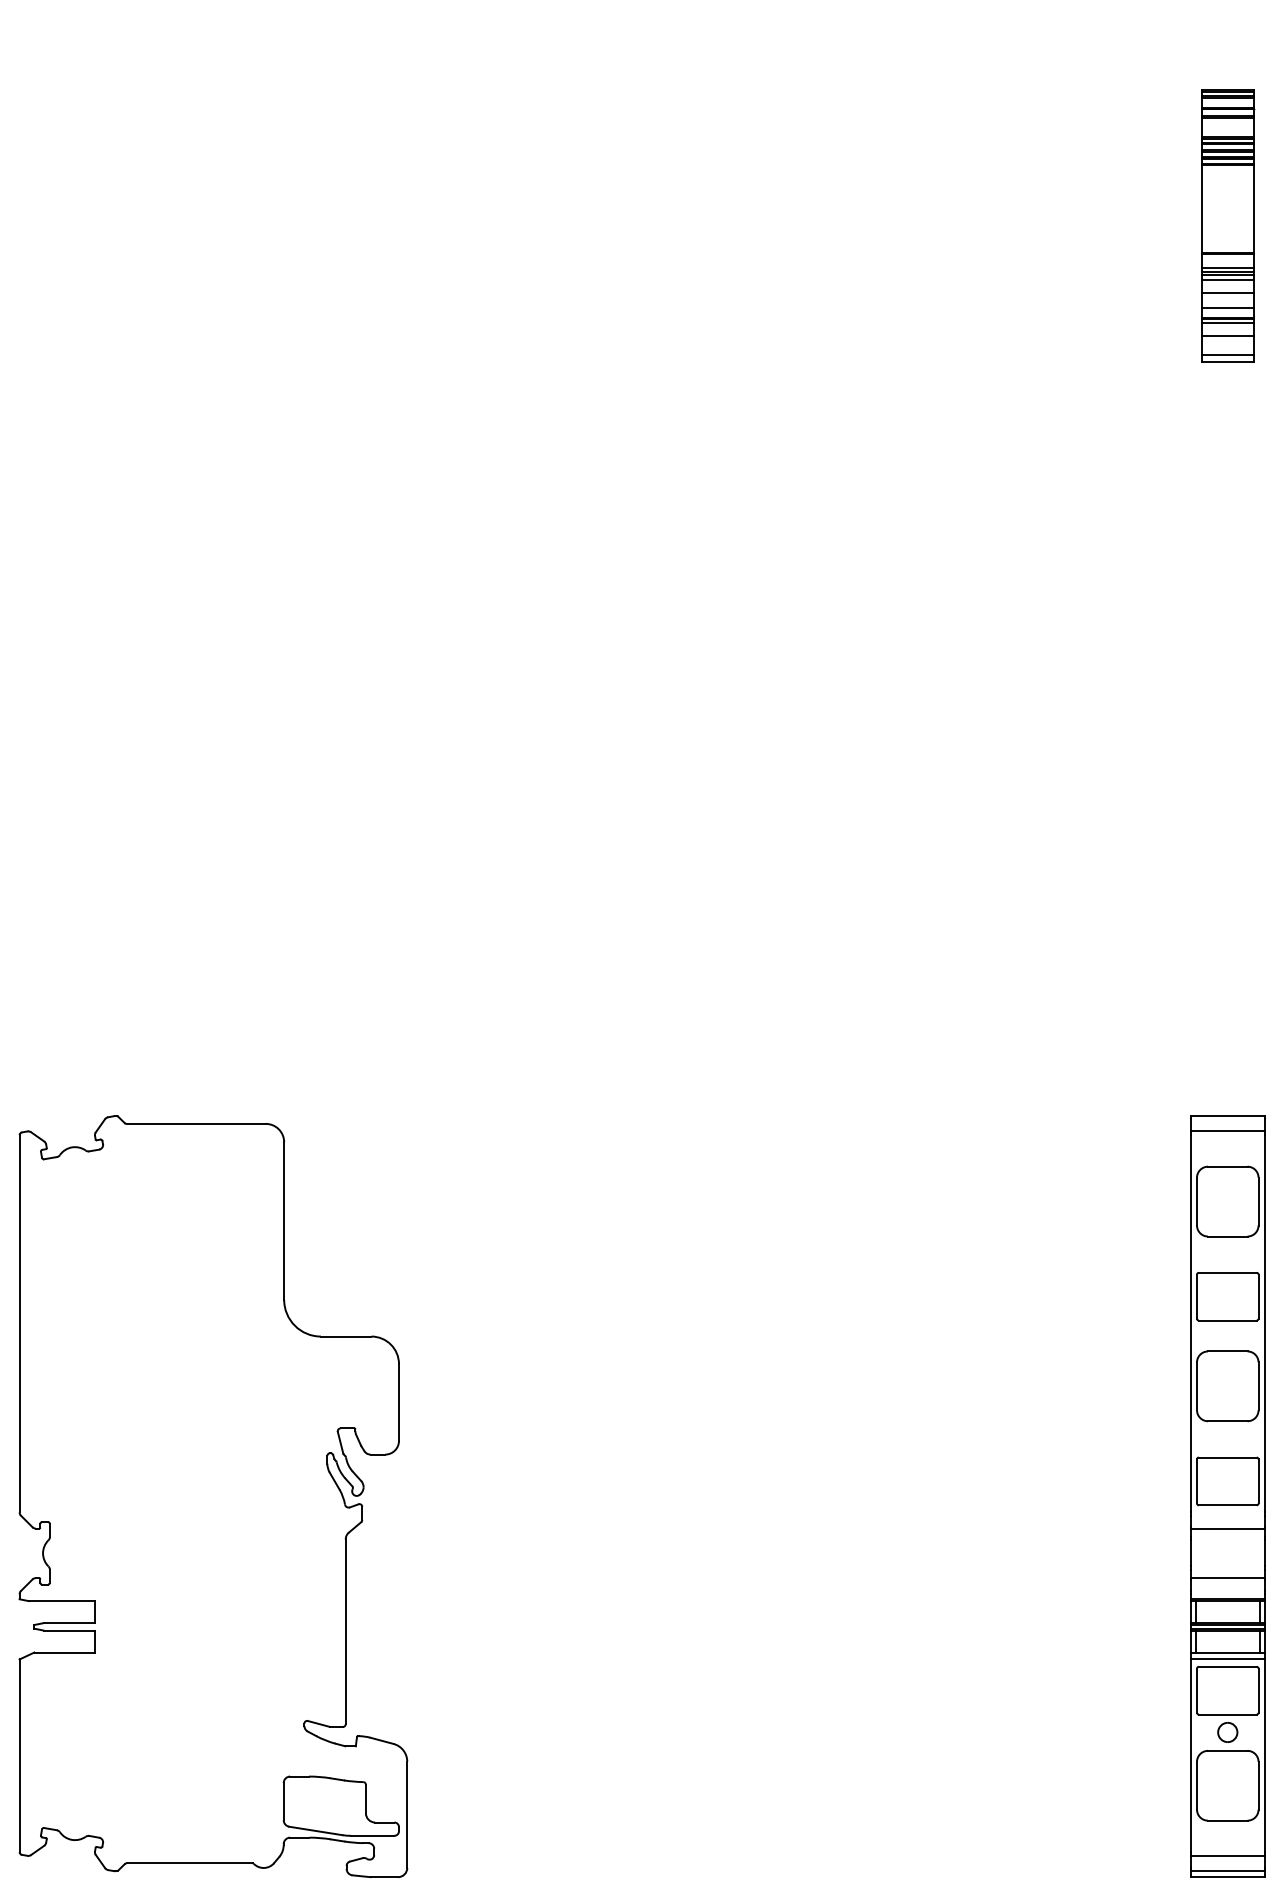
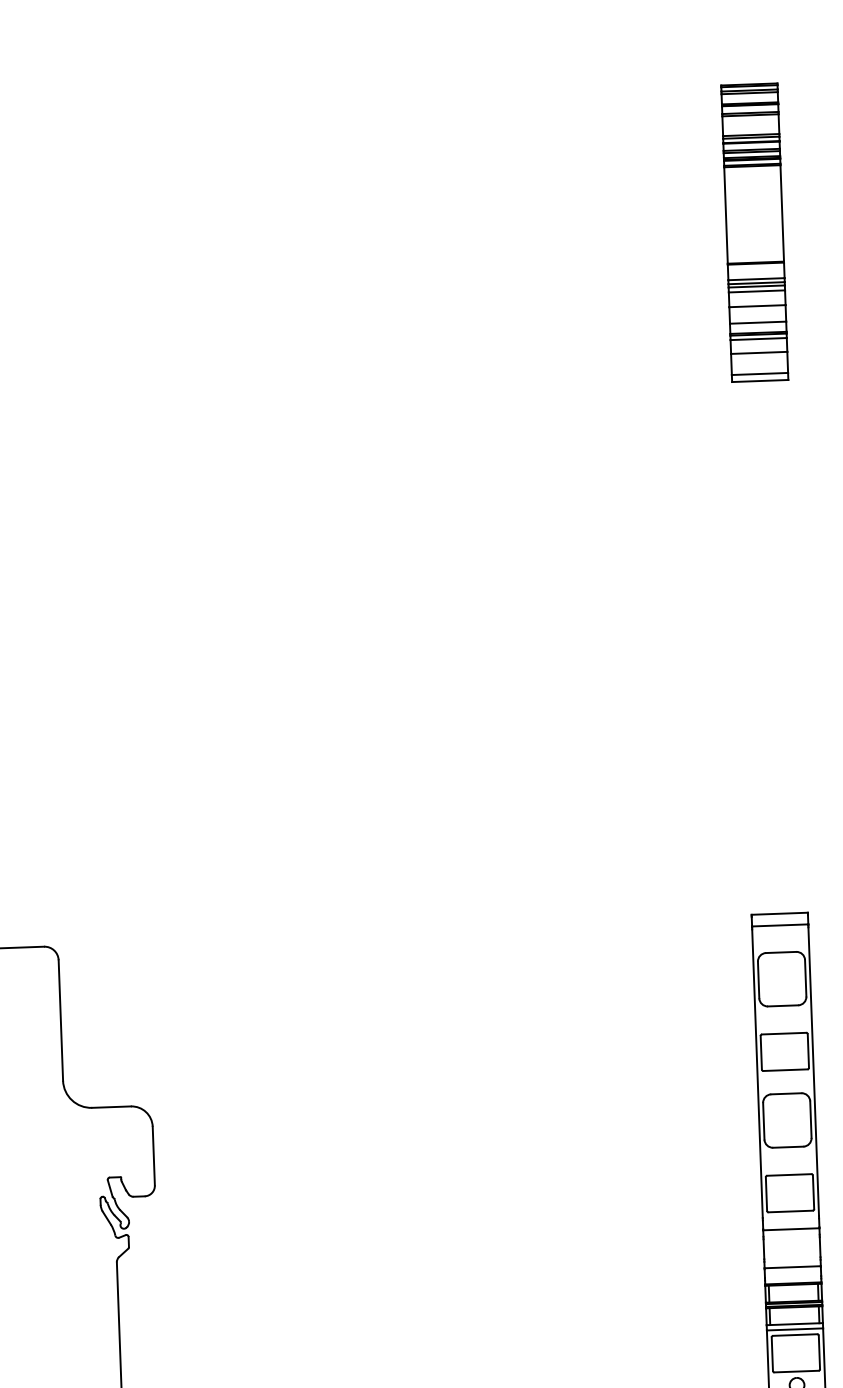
part: (1228, 225) -> (755, 232), size x1.43

